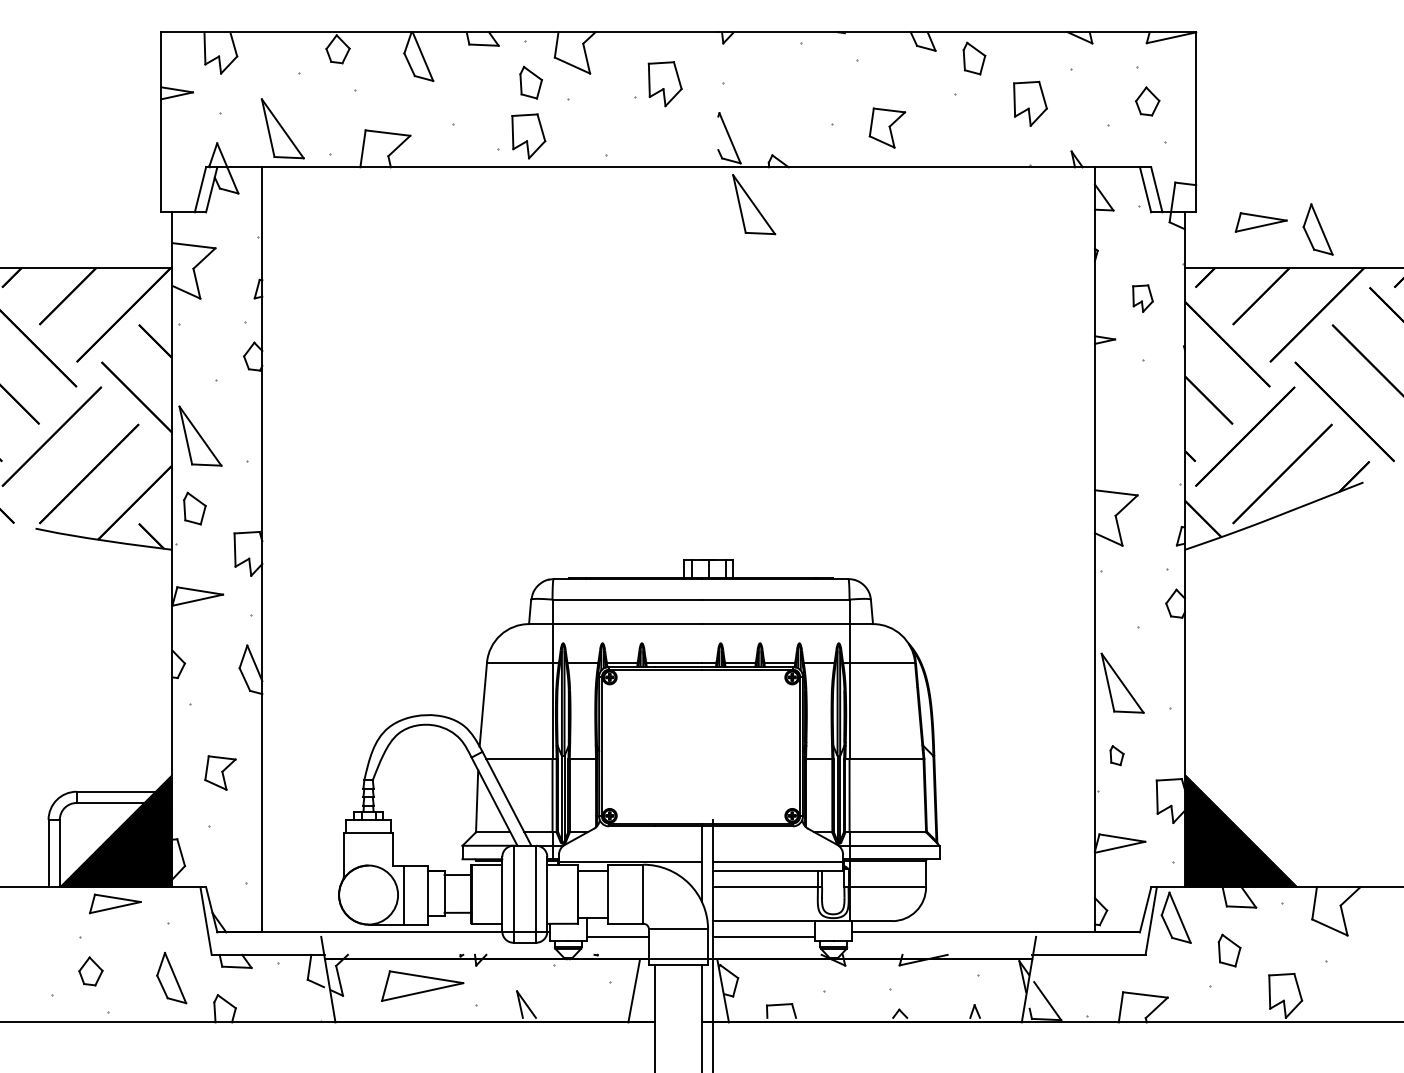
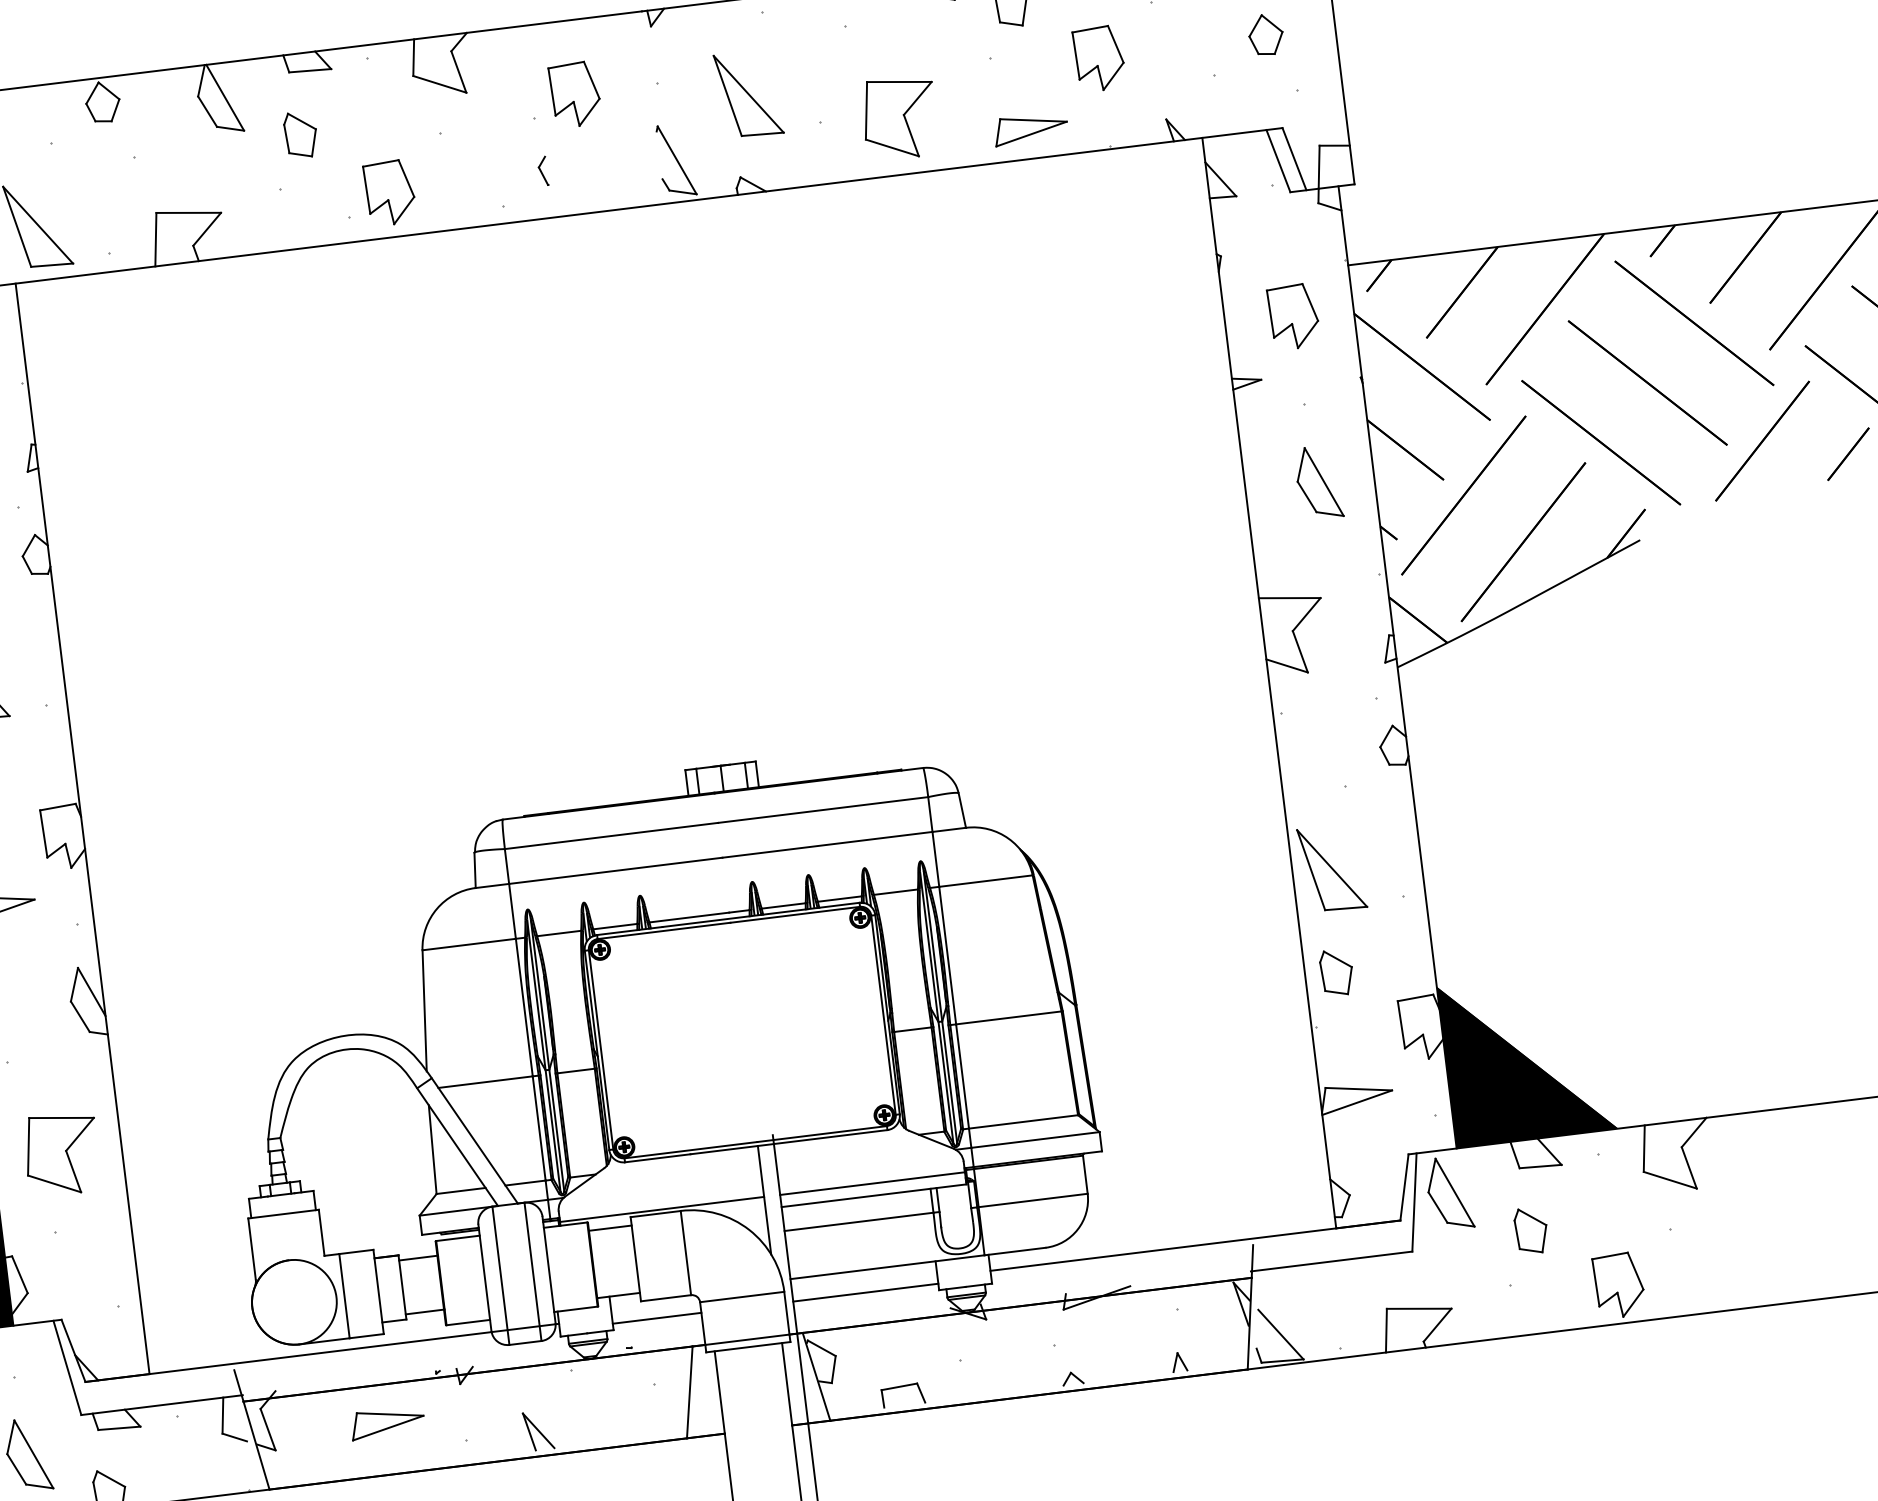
part: (530, 82) -> (299, 134), moved
part: (887, 127) -> (899, 117), size x1.43
part: (636, 134) -> (543, 171), added
part: (754, 204) -> (749, 94), moved
part: (1260, 222) -> (1029, 129), moved
part: (1317, 229) -> (1317, 482), moved
part: (1142, 298) -> (1293, 316), size x1.67
part: (1116, 755) -> (1335, 972), size x1.67
part: (220, 772) -> (61, 1153), size x1.67
part: (422, 986) -> (387, 1423), size x0.62

